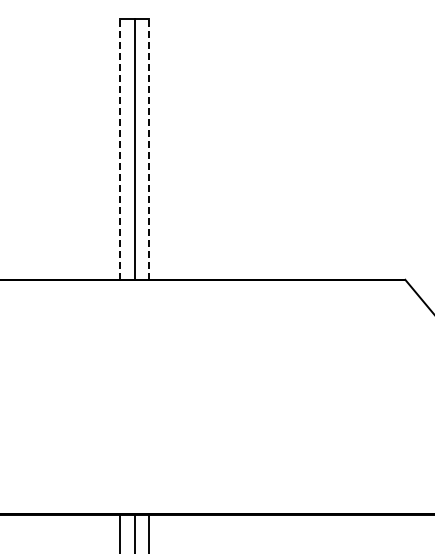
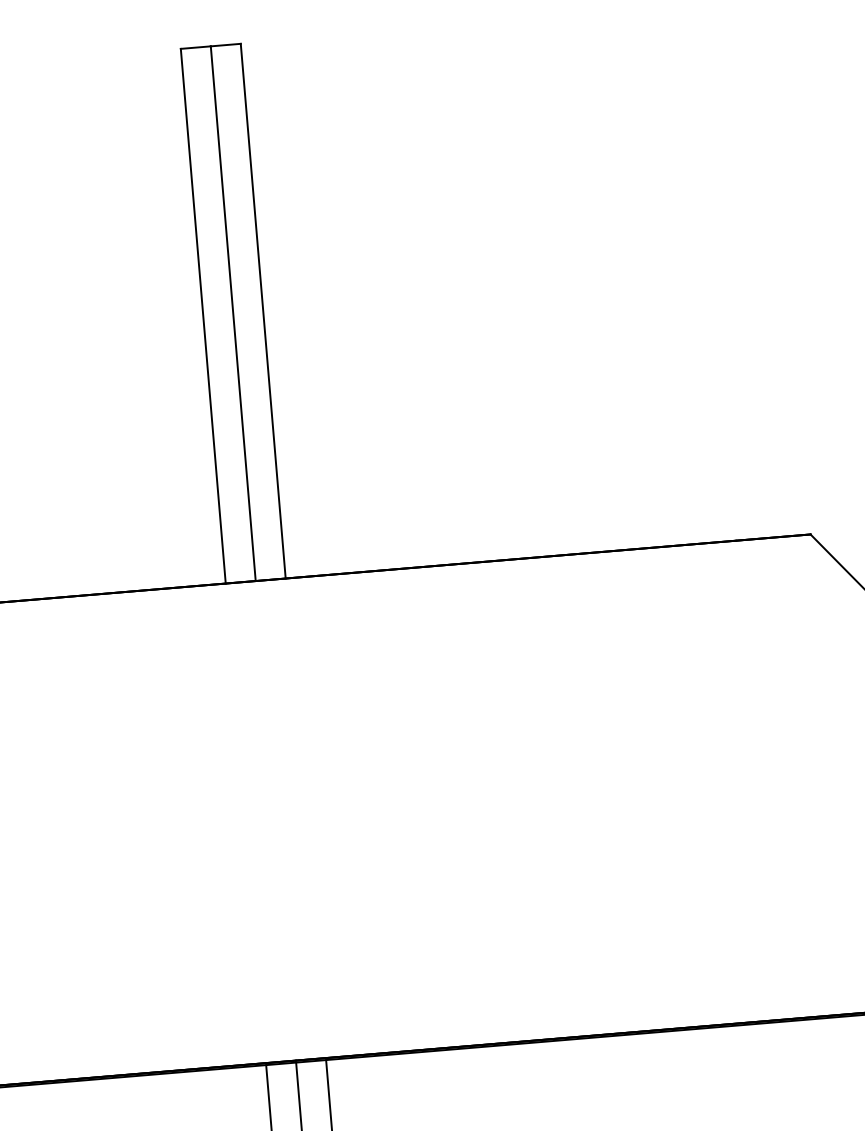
line: (120, 148) -> (203, 314), dashed -> solid
line: (149, 148) -> (263, 309), dashed -> solid

